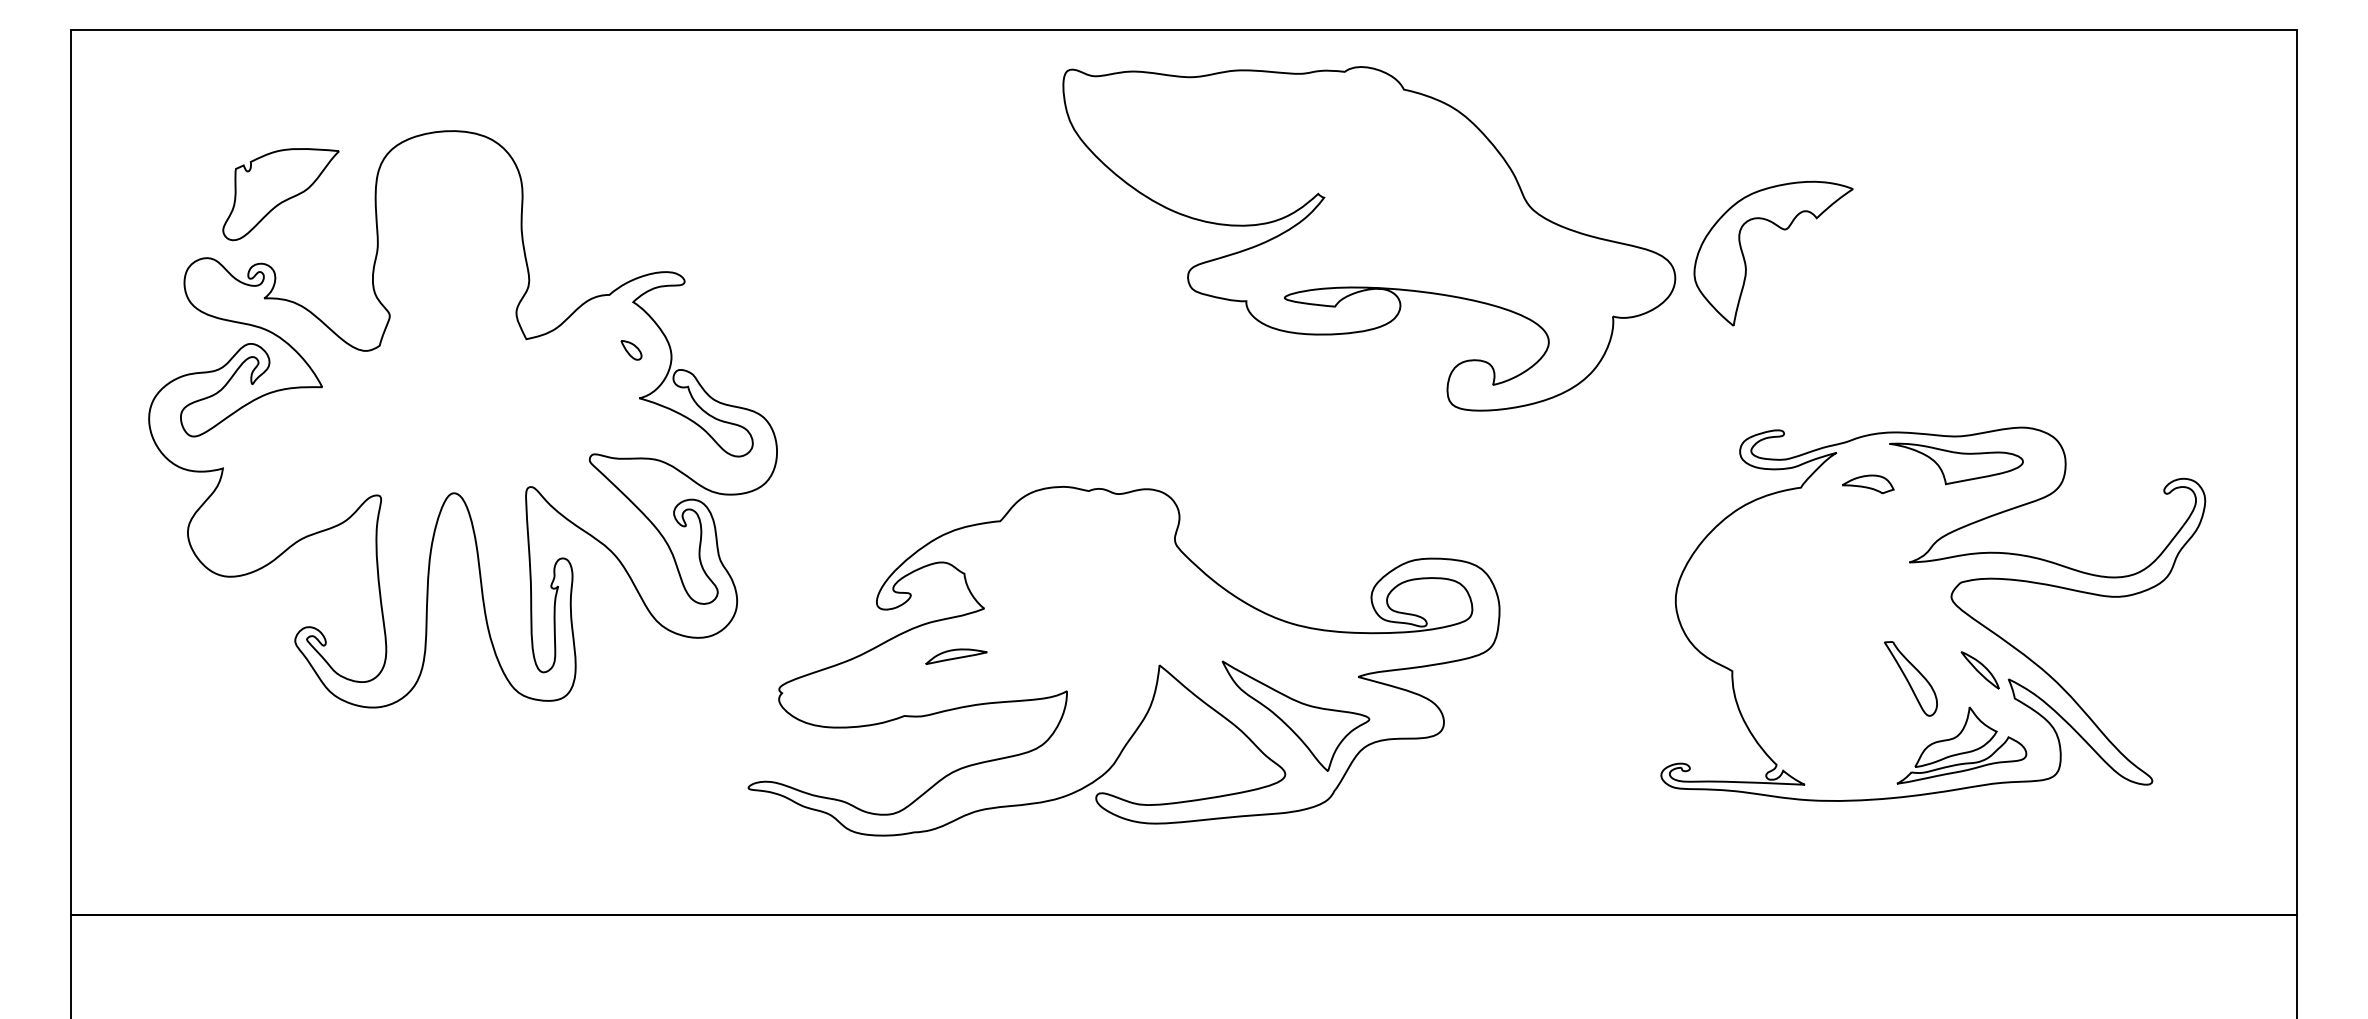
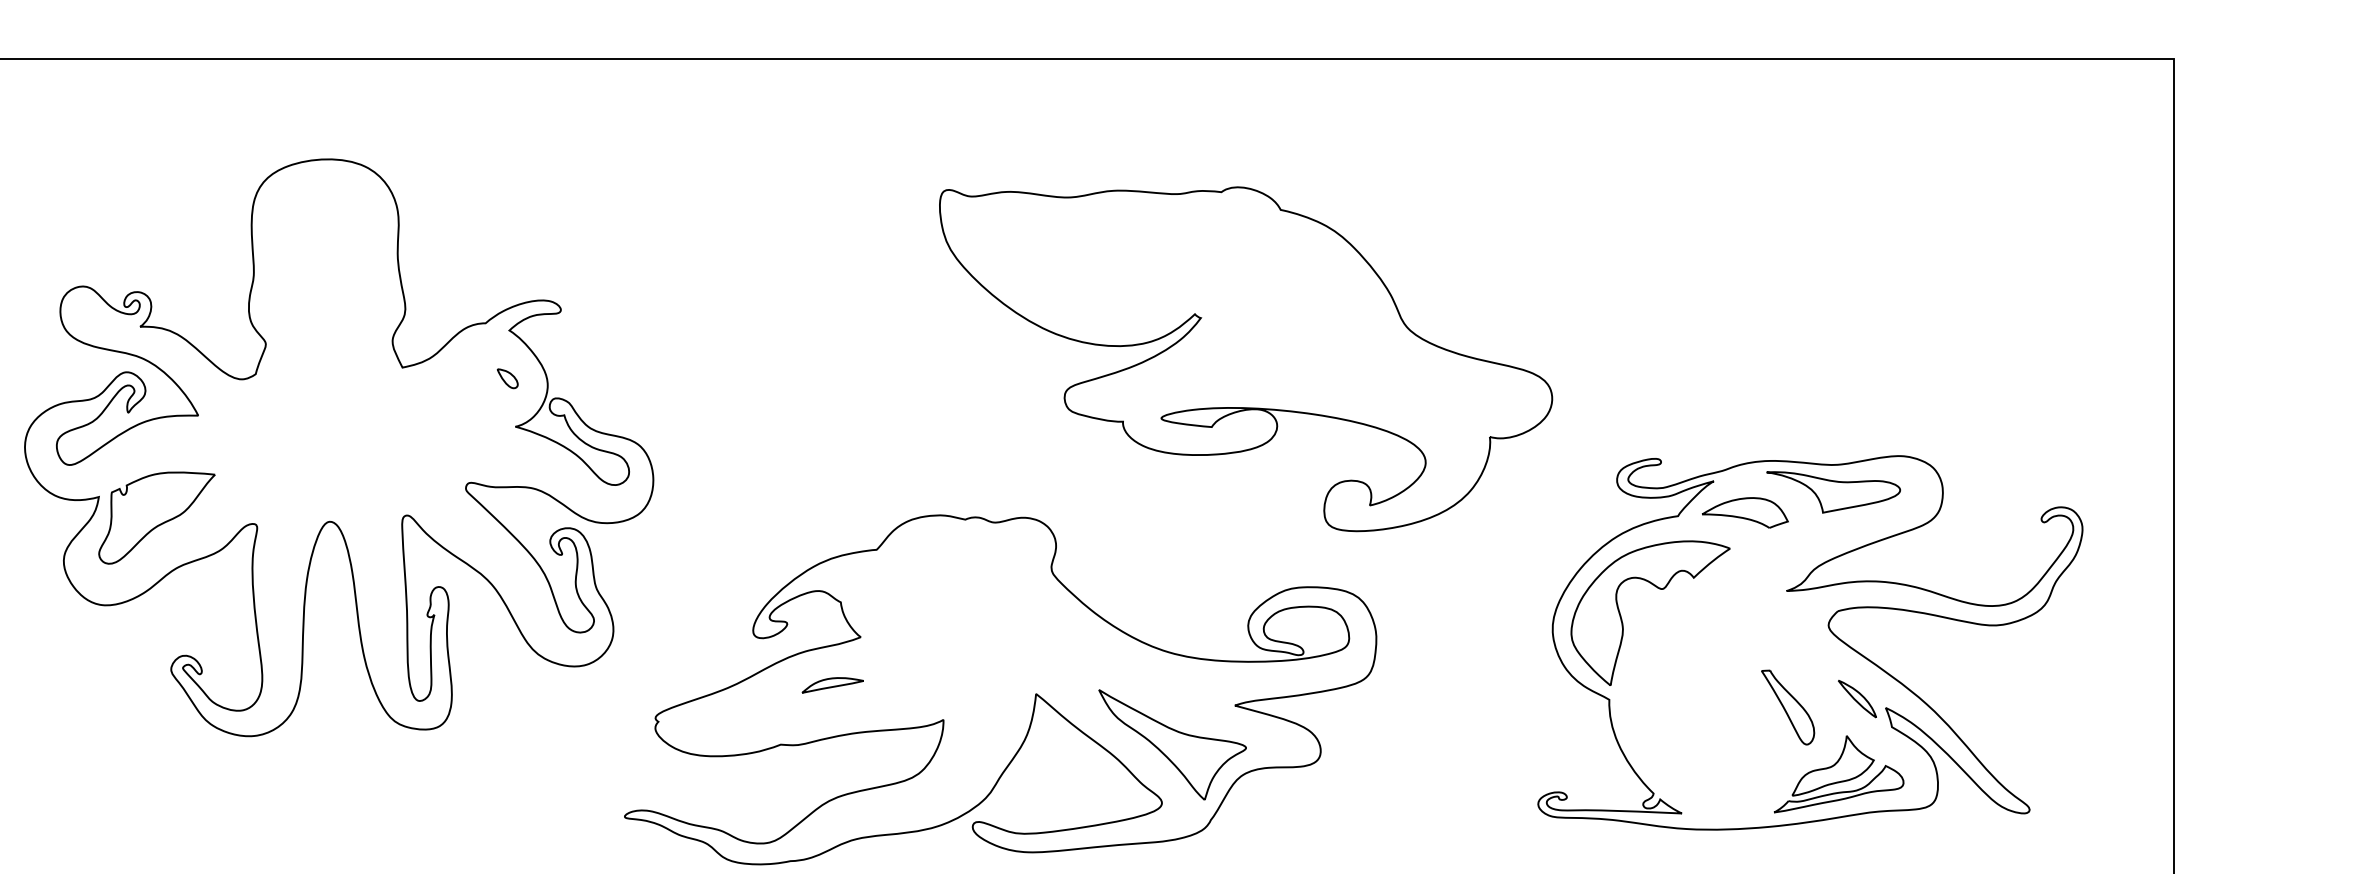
part: (280, 194) -> (156, 518), moved
part: (1783, 230) -> (1660, 590), moved
part: (1369, 238) -> (1246, 358), moved
part: (1867, 484) -> (1744, 513), size x1.67

